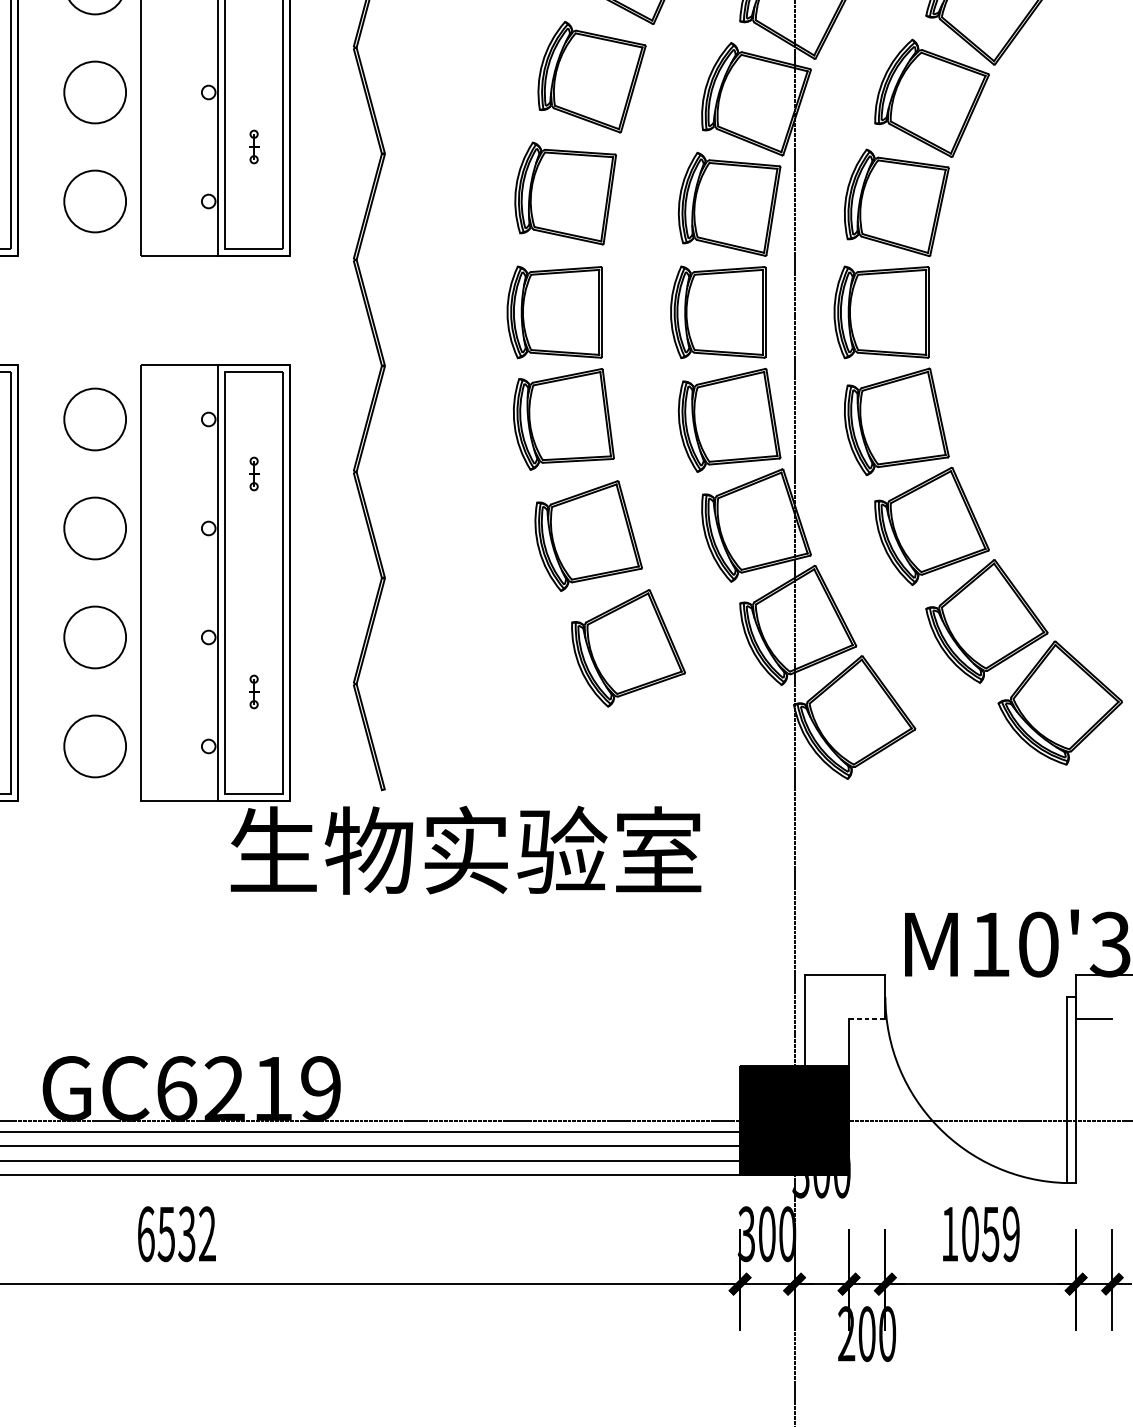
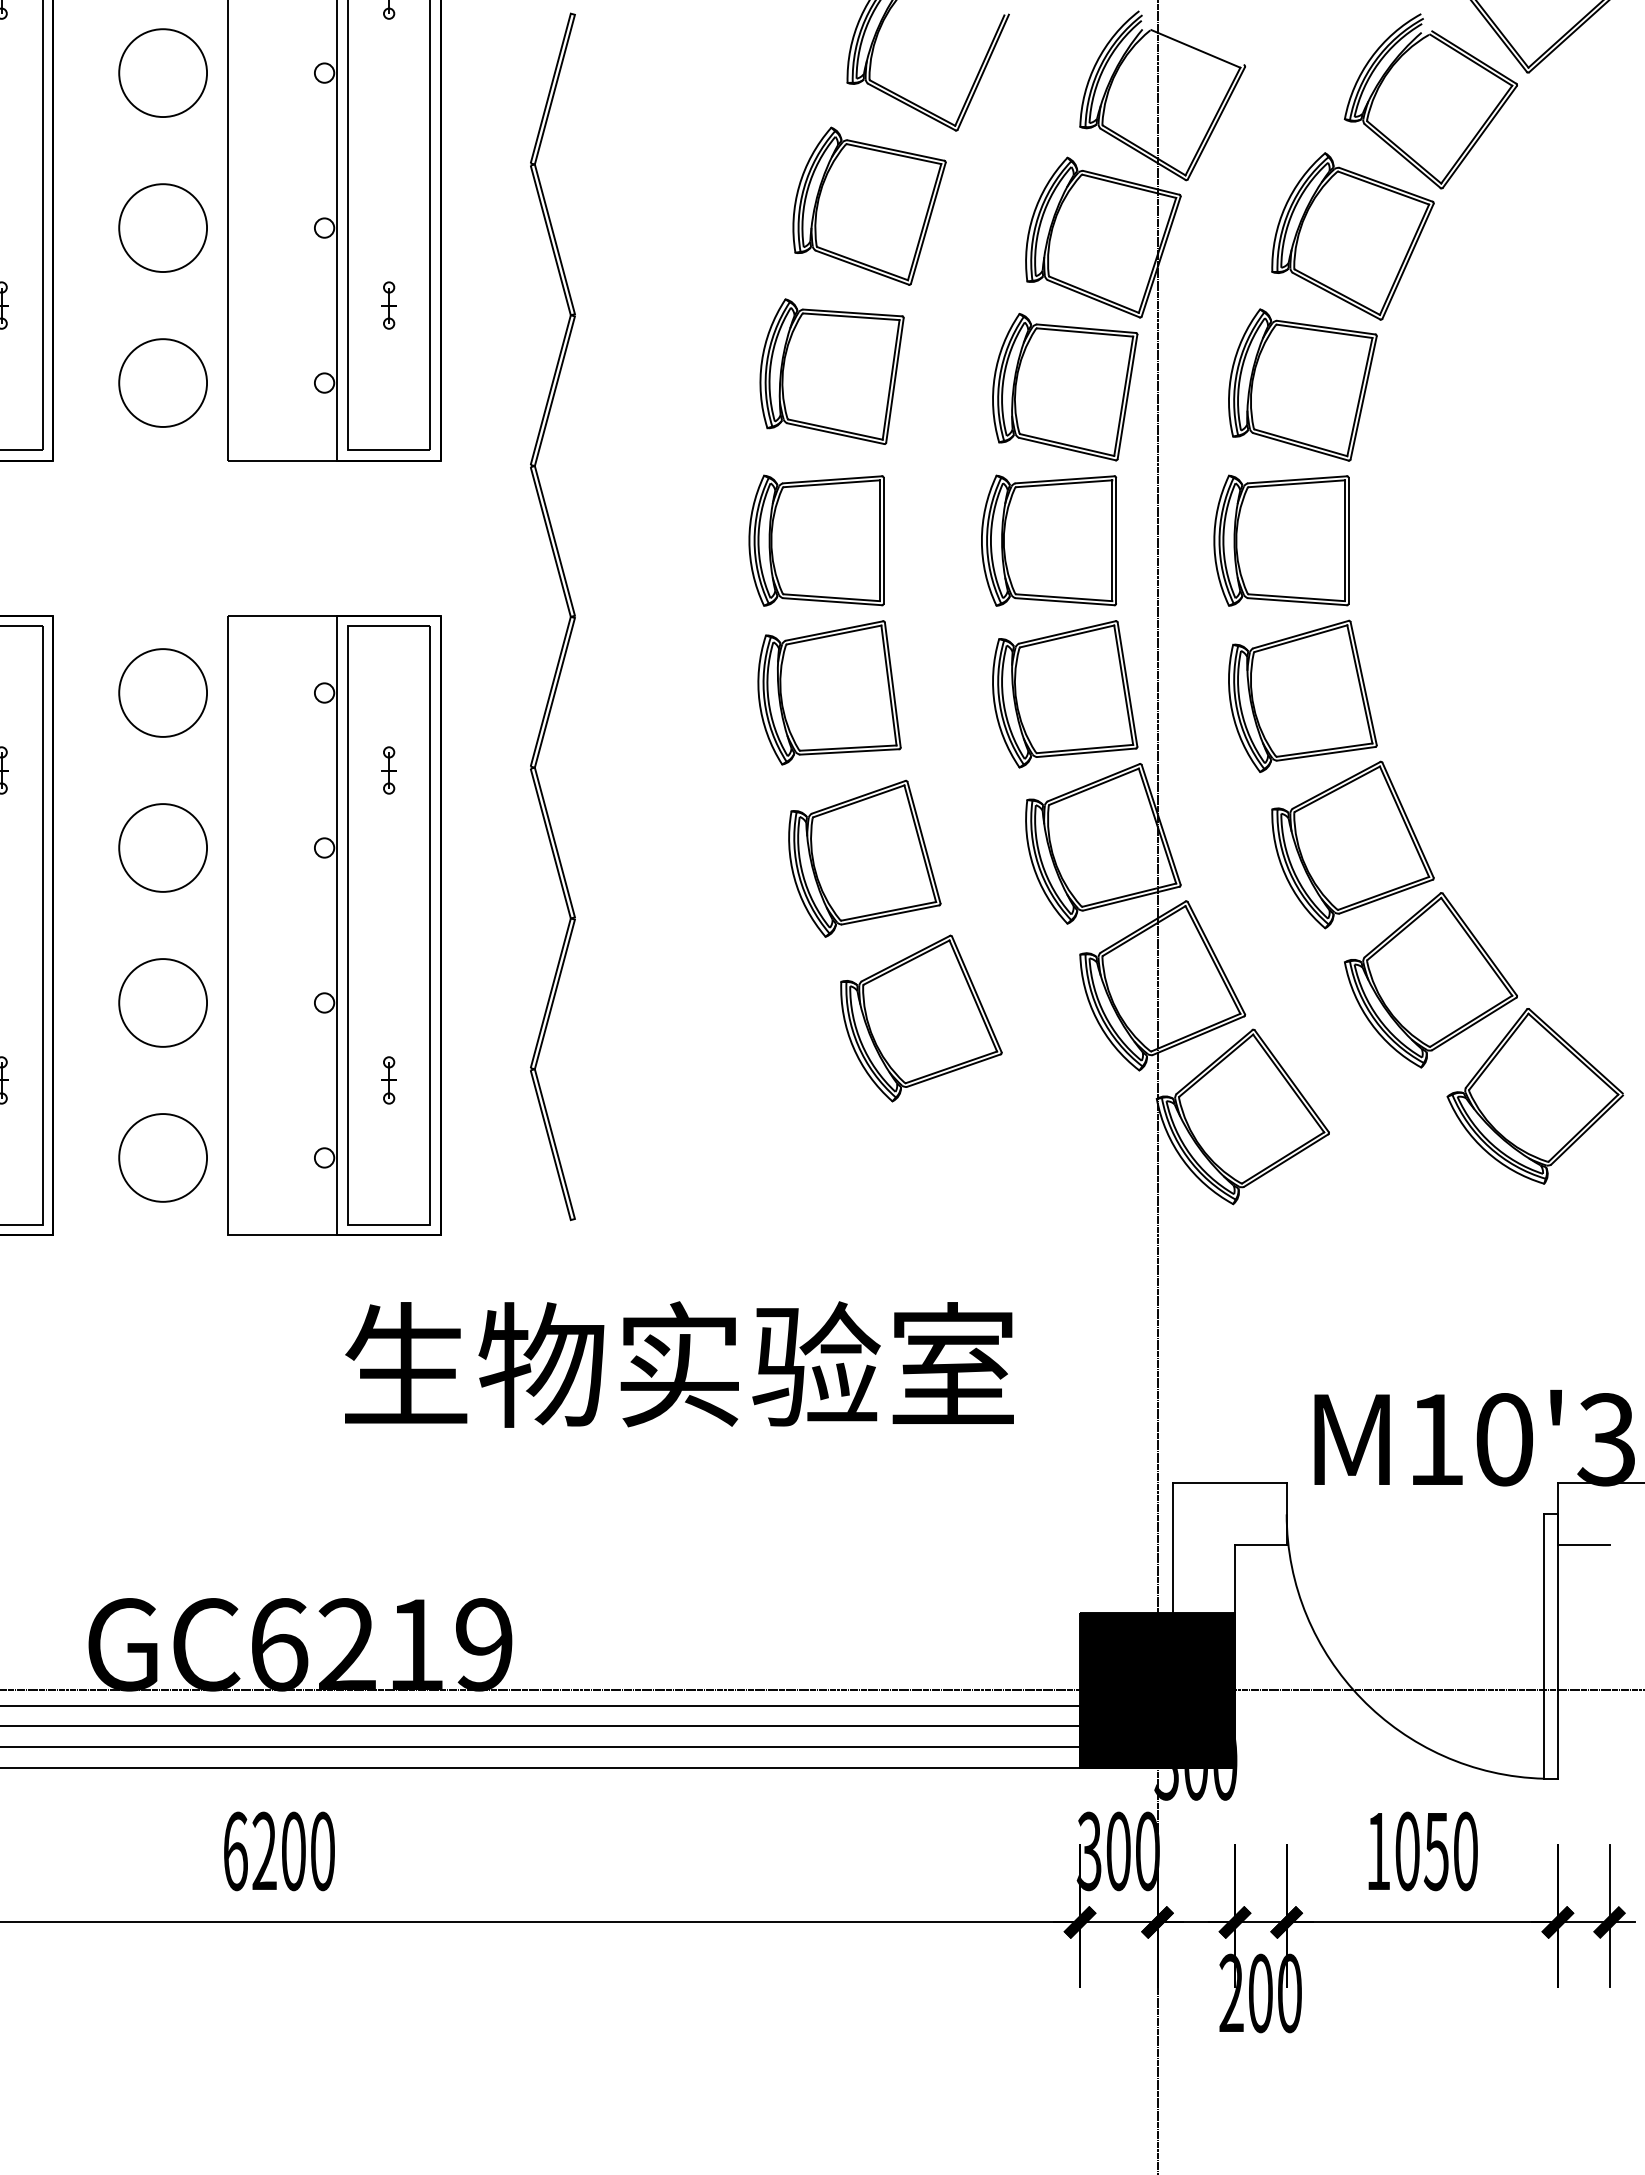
text: (466, 850) -> (679, 1364), moved
line: (866, 1019) -> (1260, 1545), dashed -> solid
text: (186, 1234) -> (292, 1851), 6532 -> 6200
text: (1011, 1234) -> (1465, 1851), 1059 -> 1050

